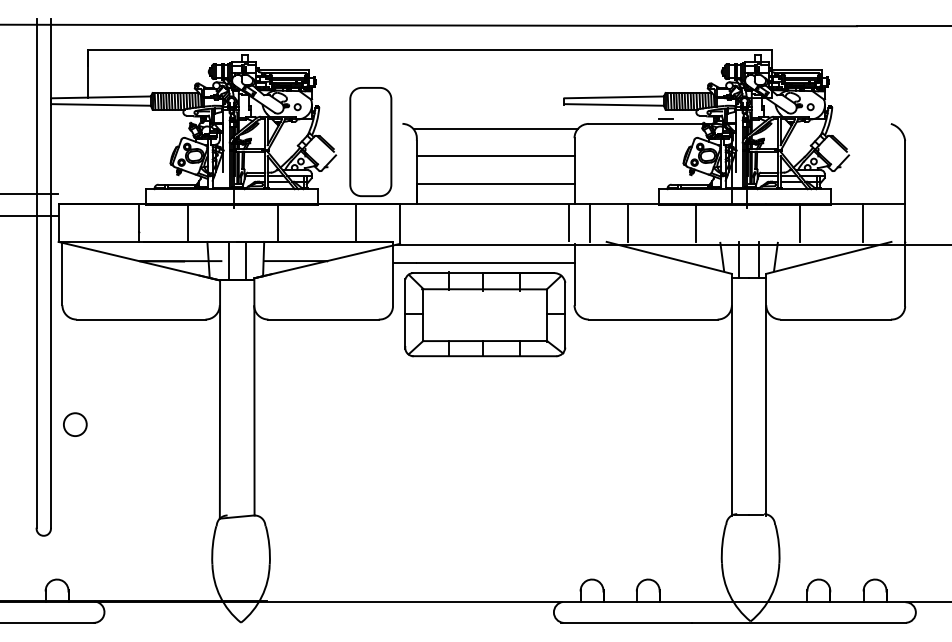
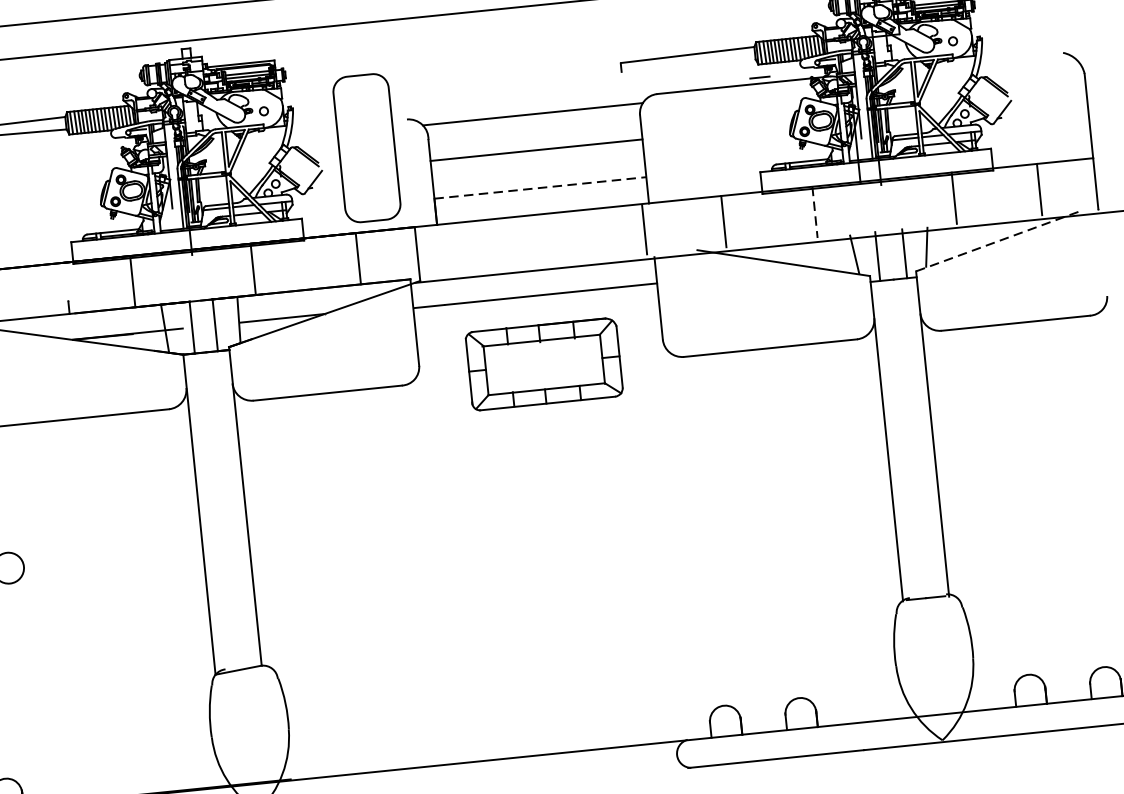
line: (613, 104) -> (687, 64), removed
line: (495, 184) -> (540, 188), solid -> dashed
line: (139, 217) -> (66, 281), removed
line: (589, 222) -> (671, 226), removed
line: (696, 223) -> (815, 213), solid -> dashed
line: (828, 257) -> (997, 240), solid -> dashed
line: (905, 273) -> (1103, 251), removed
part: (485, 314) -> (544, 364), size x0.7

